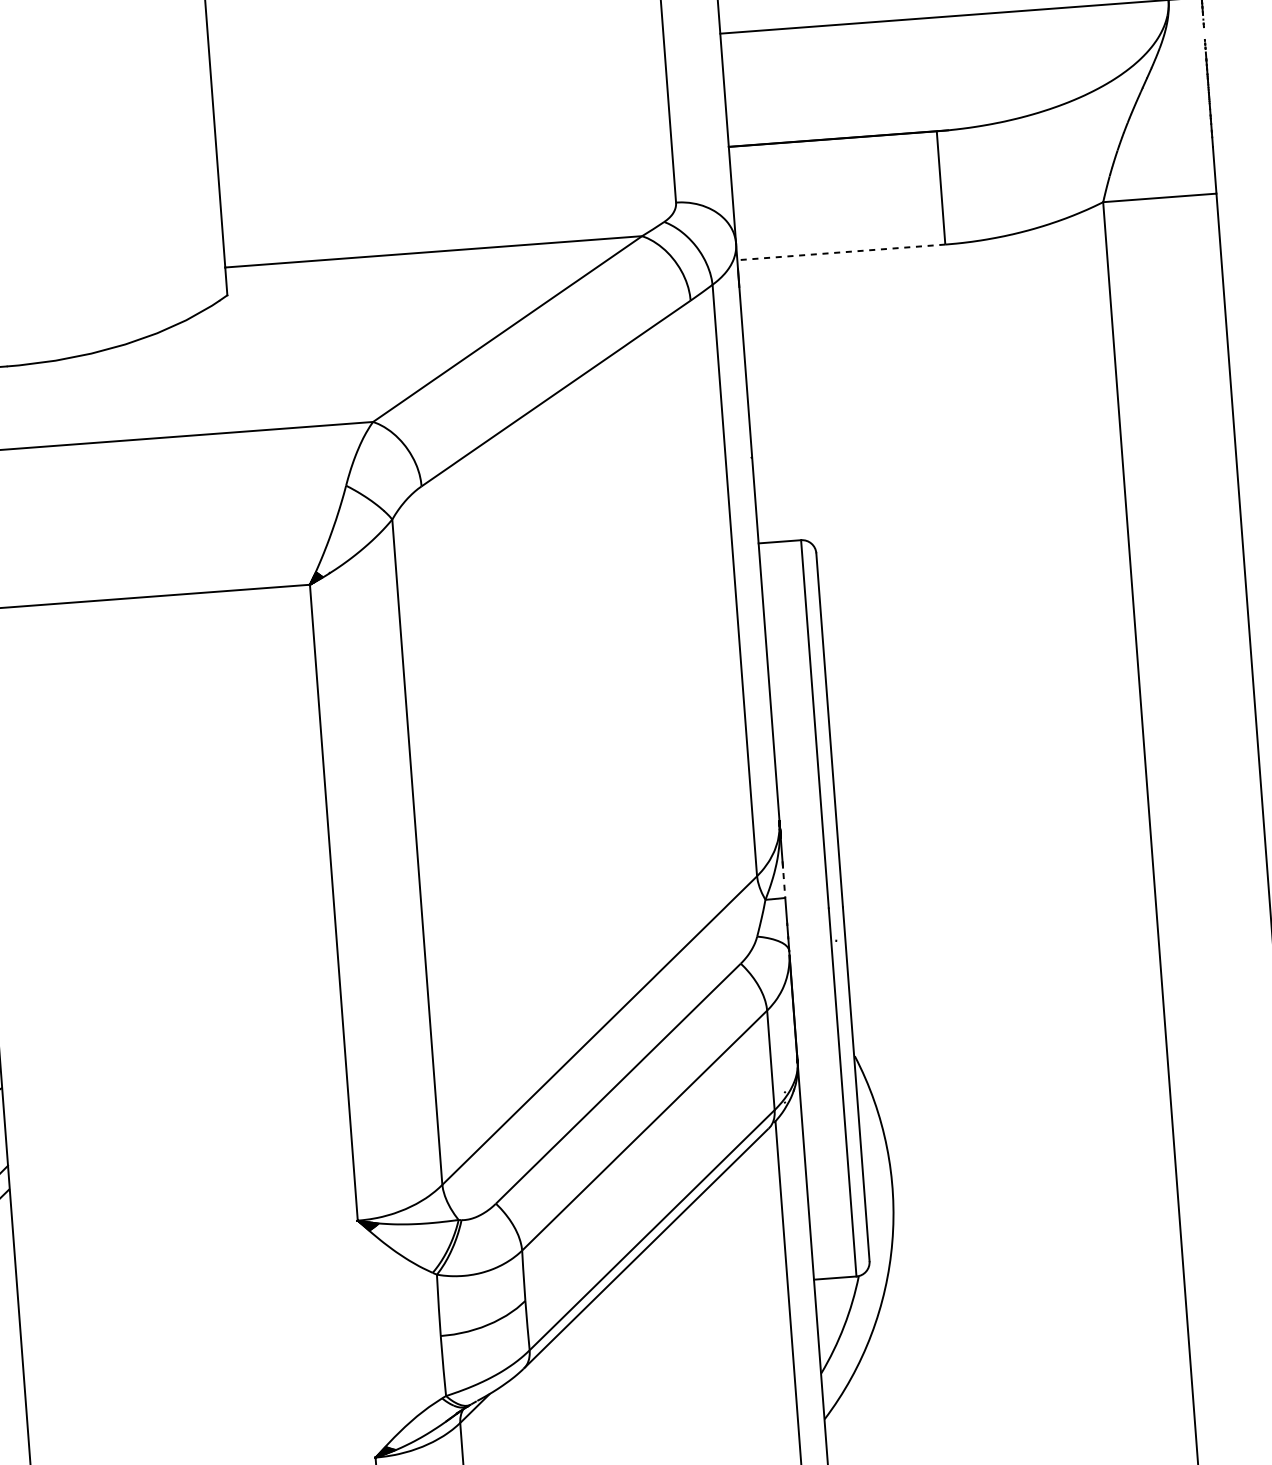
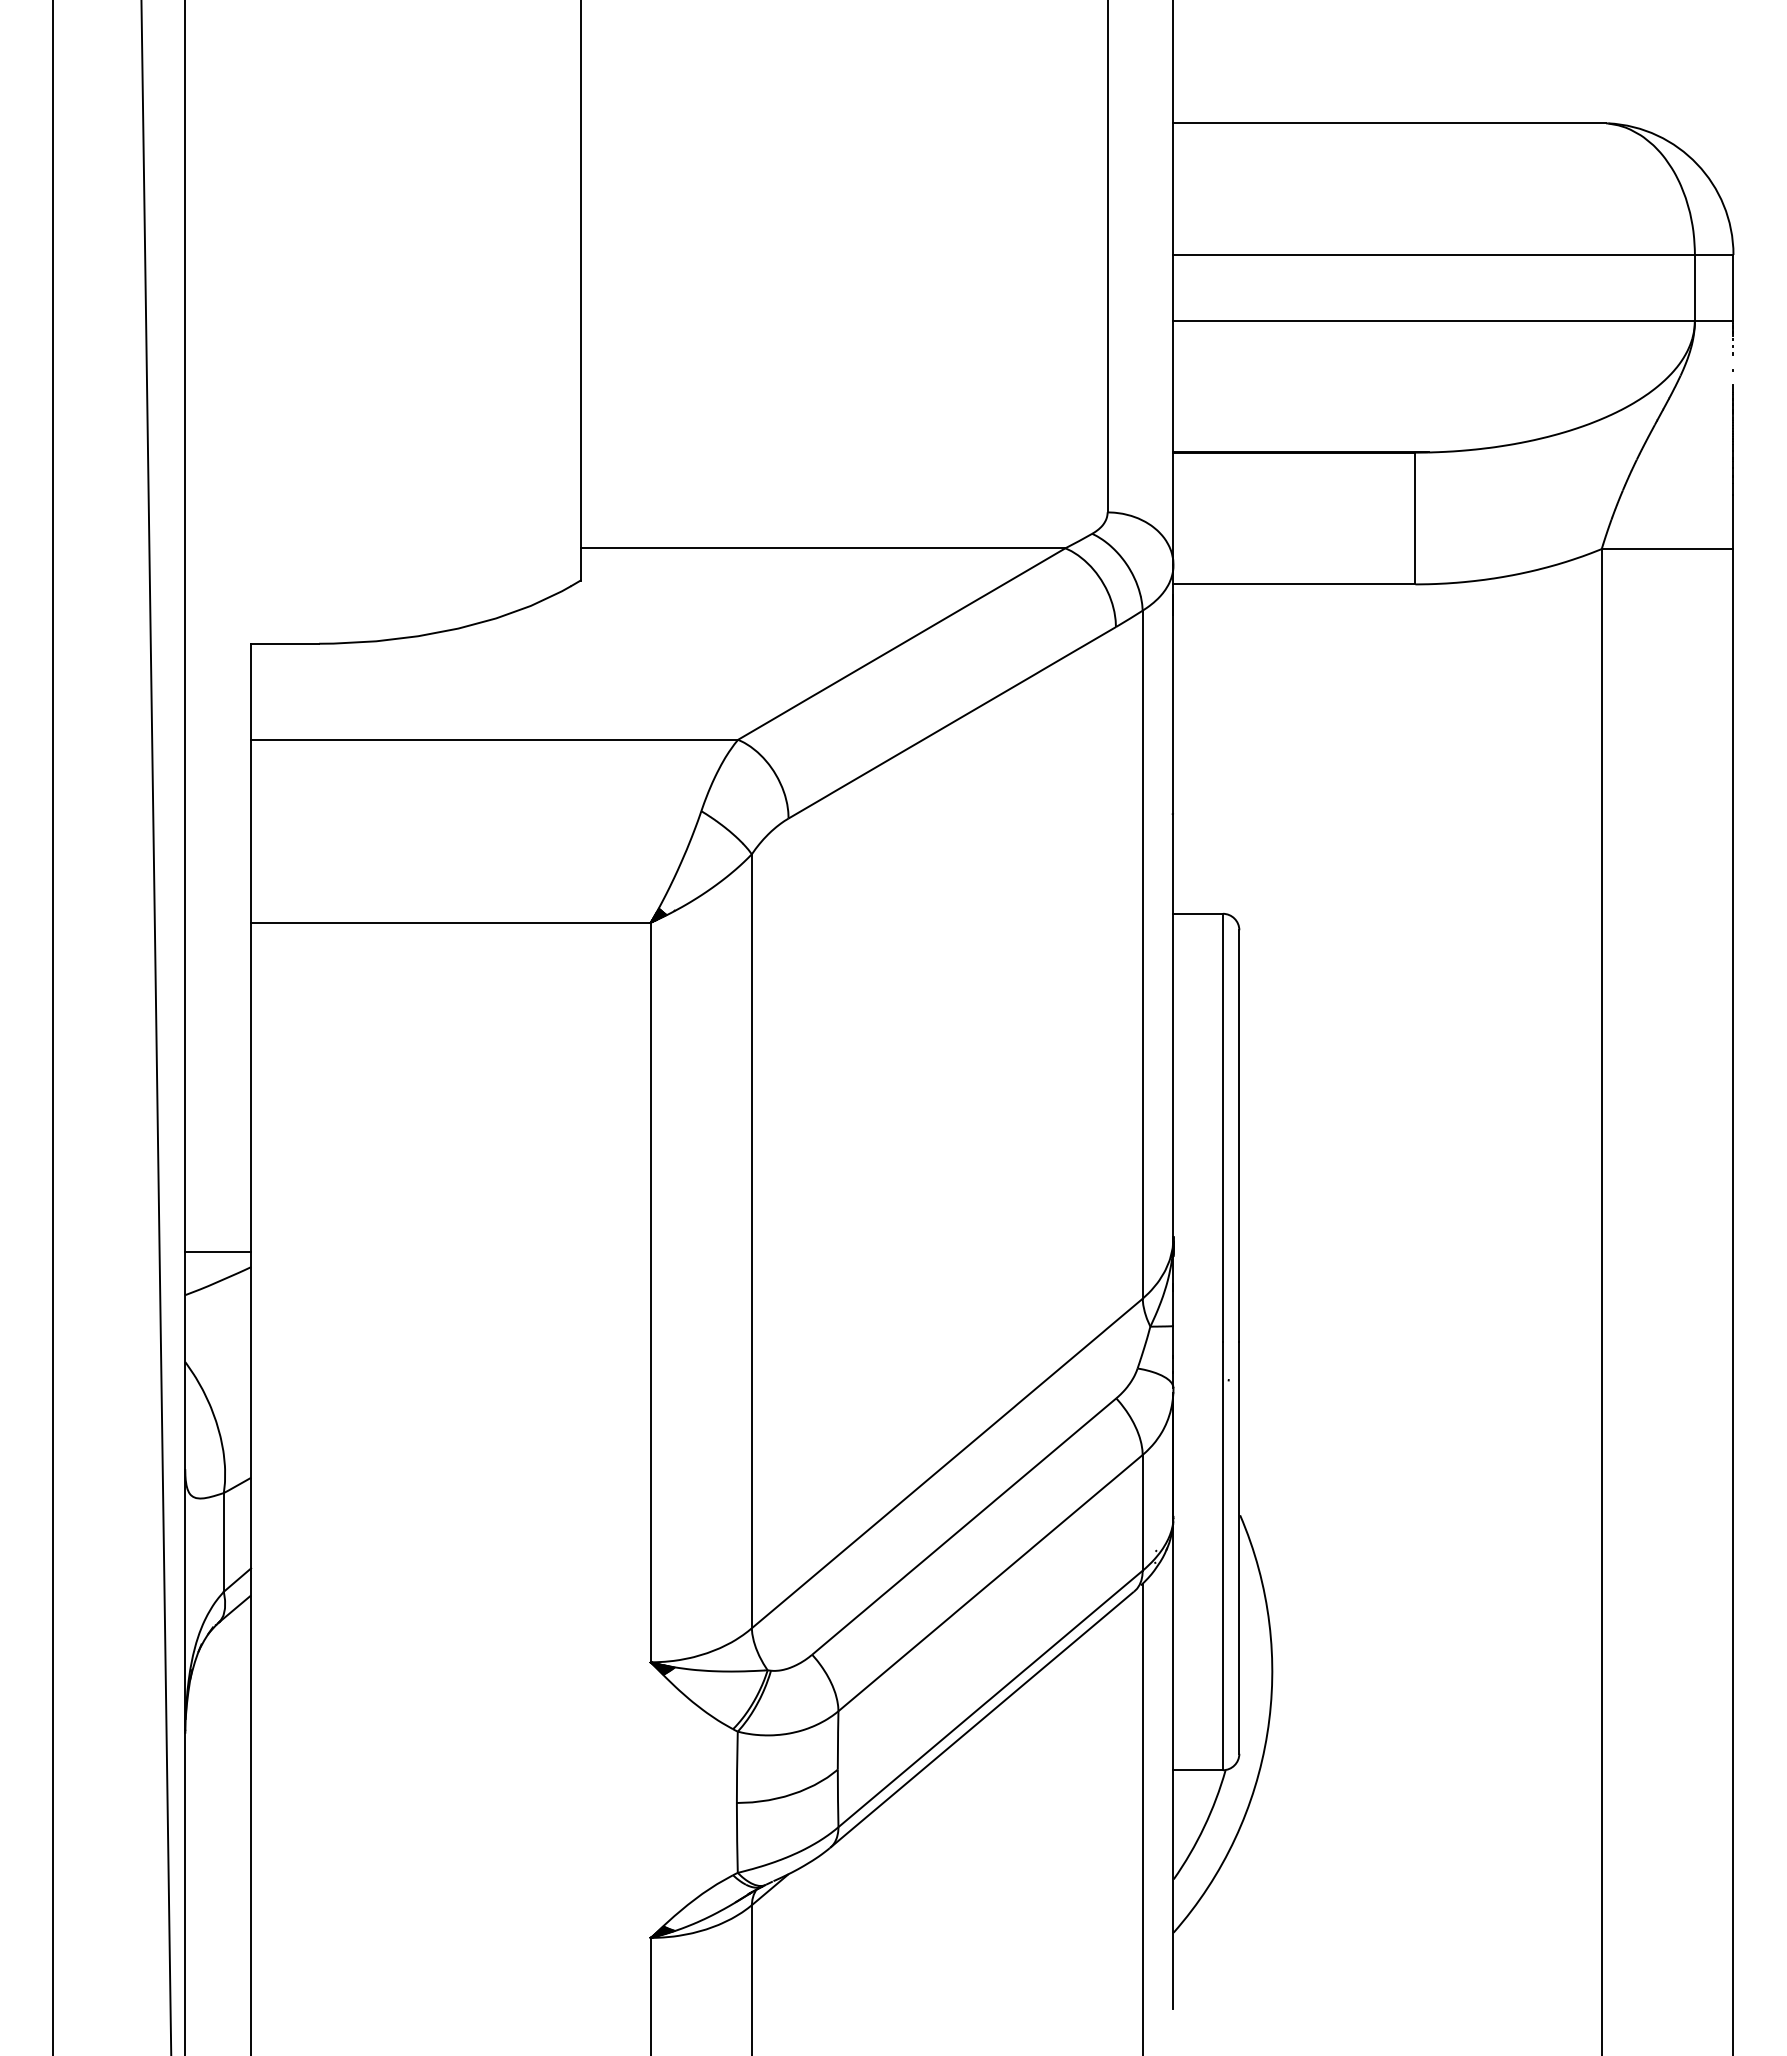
line: (841, 252) -> (1294, 584), dashed -> solid
line: (783, 880) -> (1173, 1305), dashed -> solid

